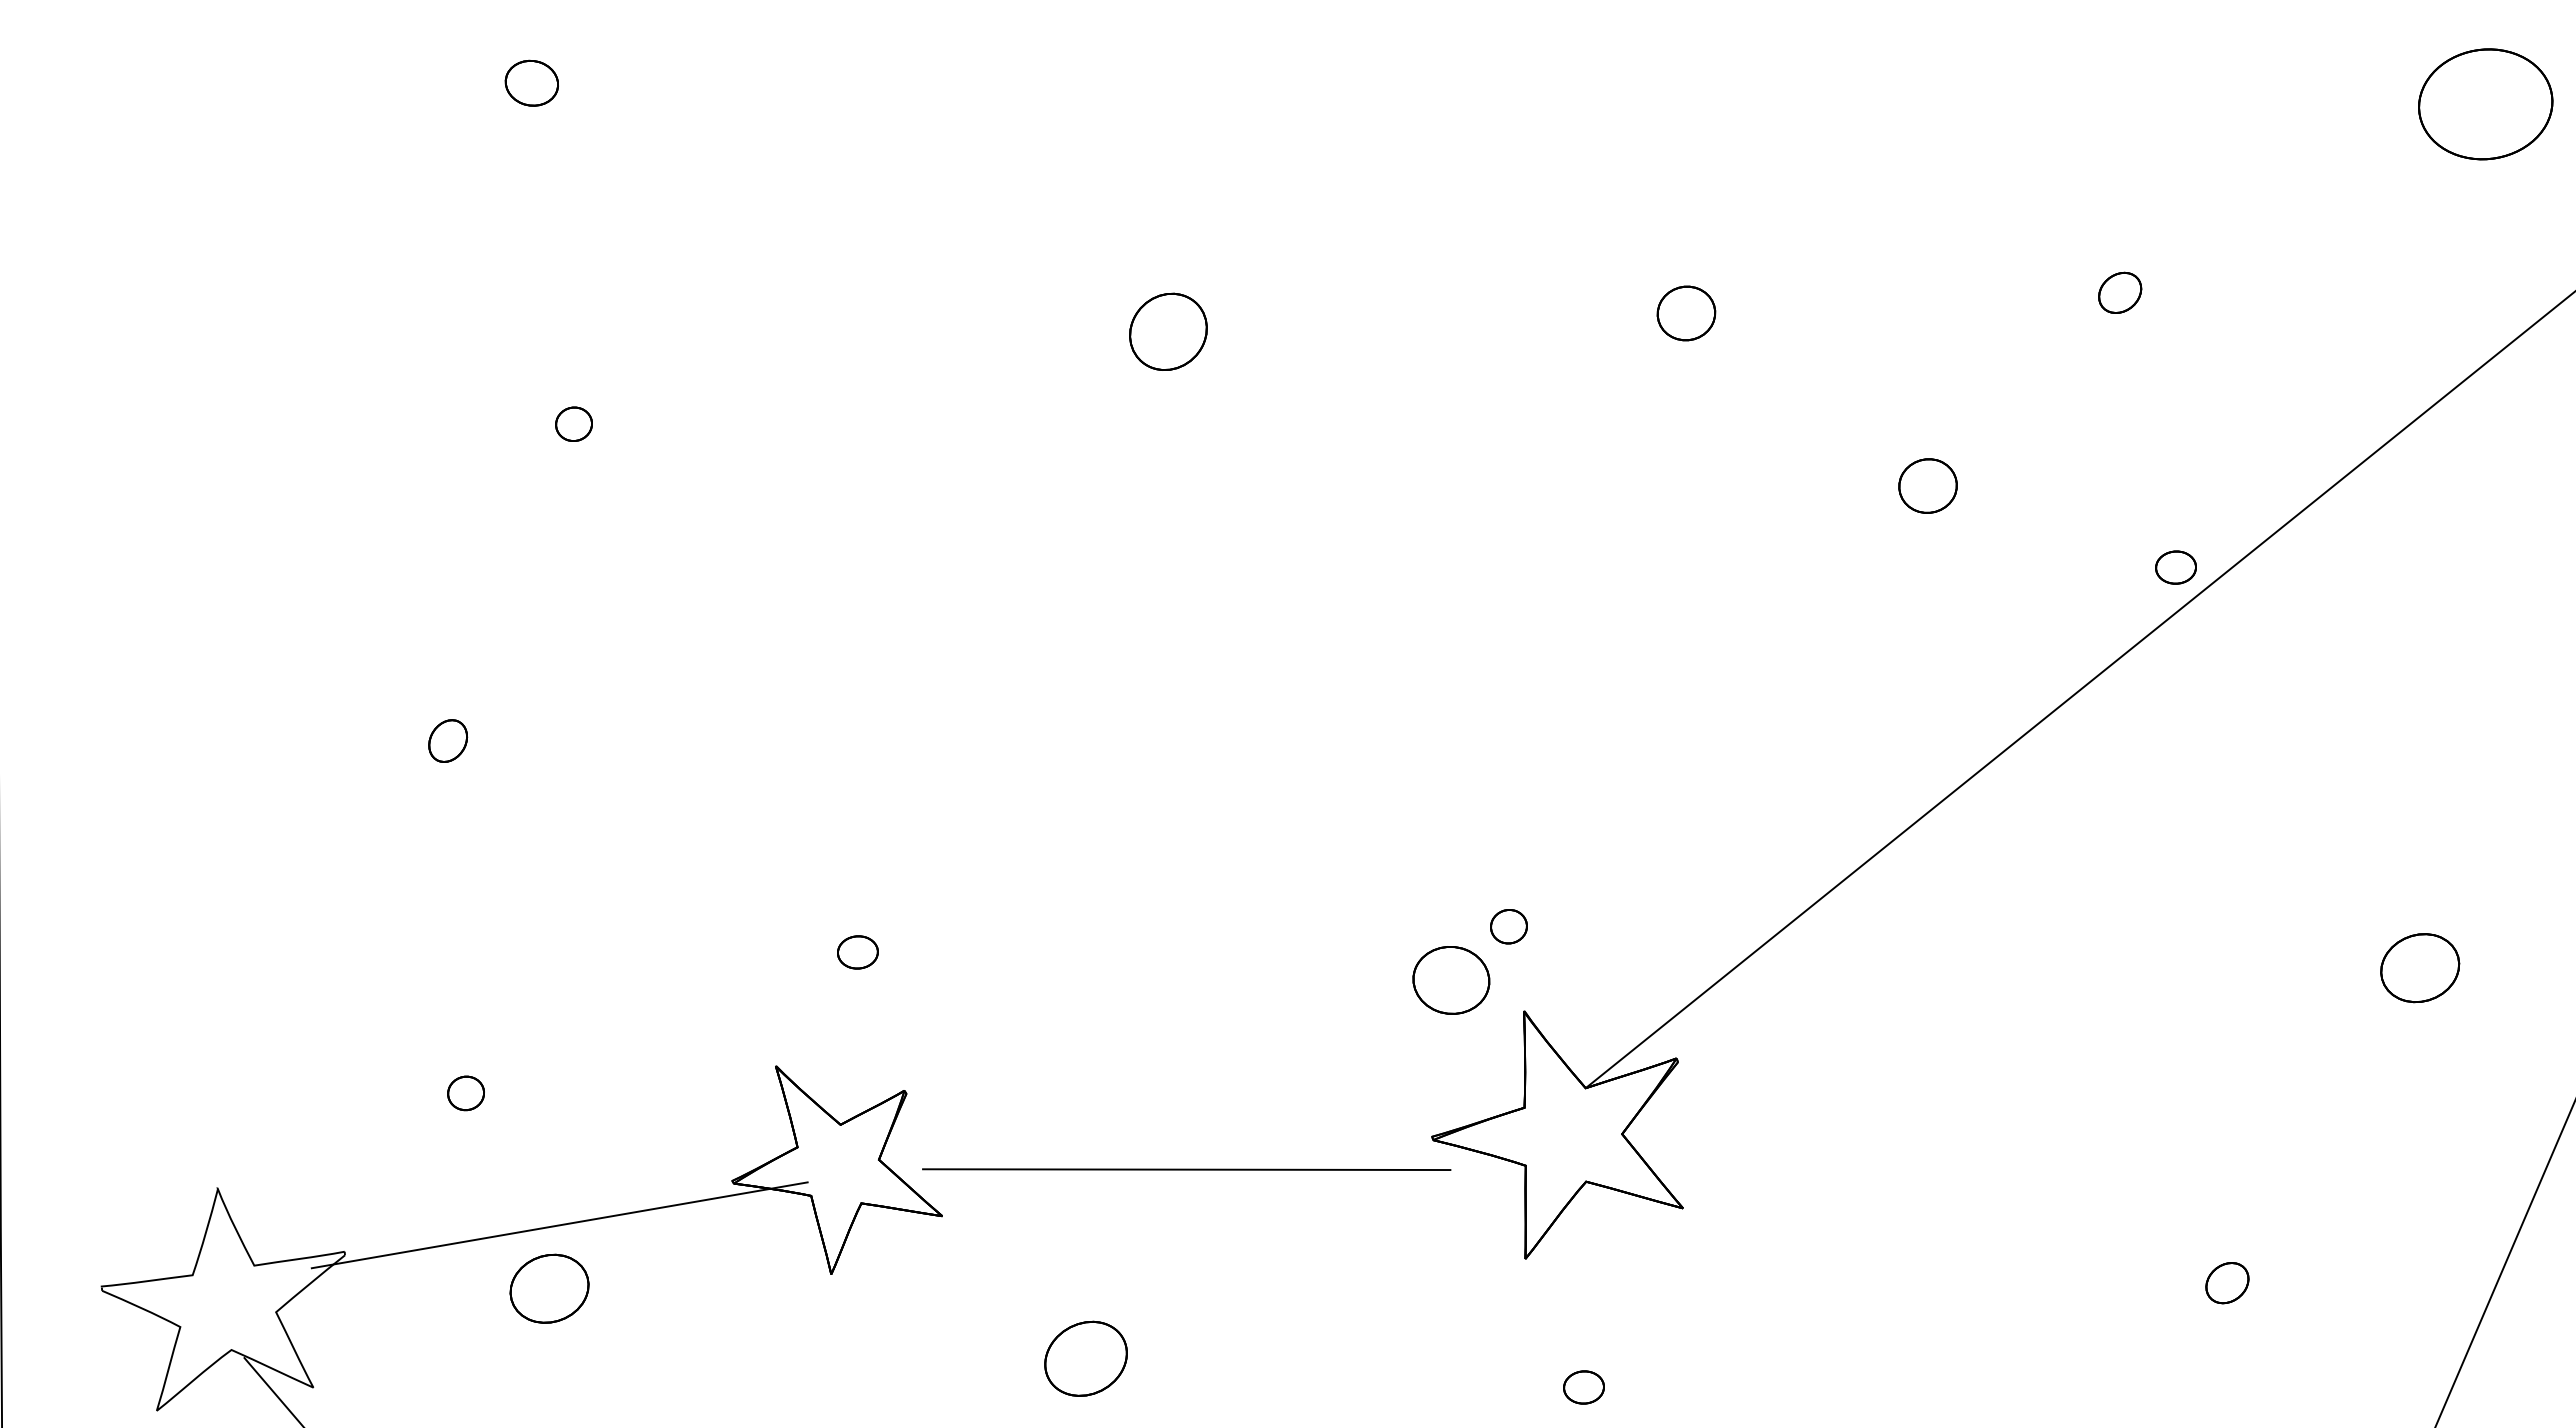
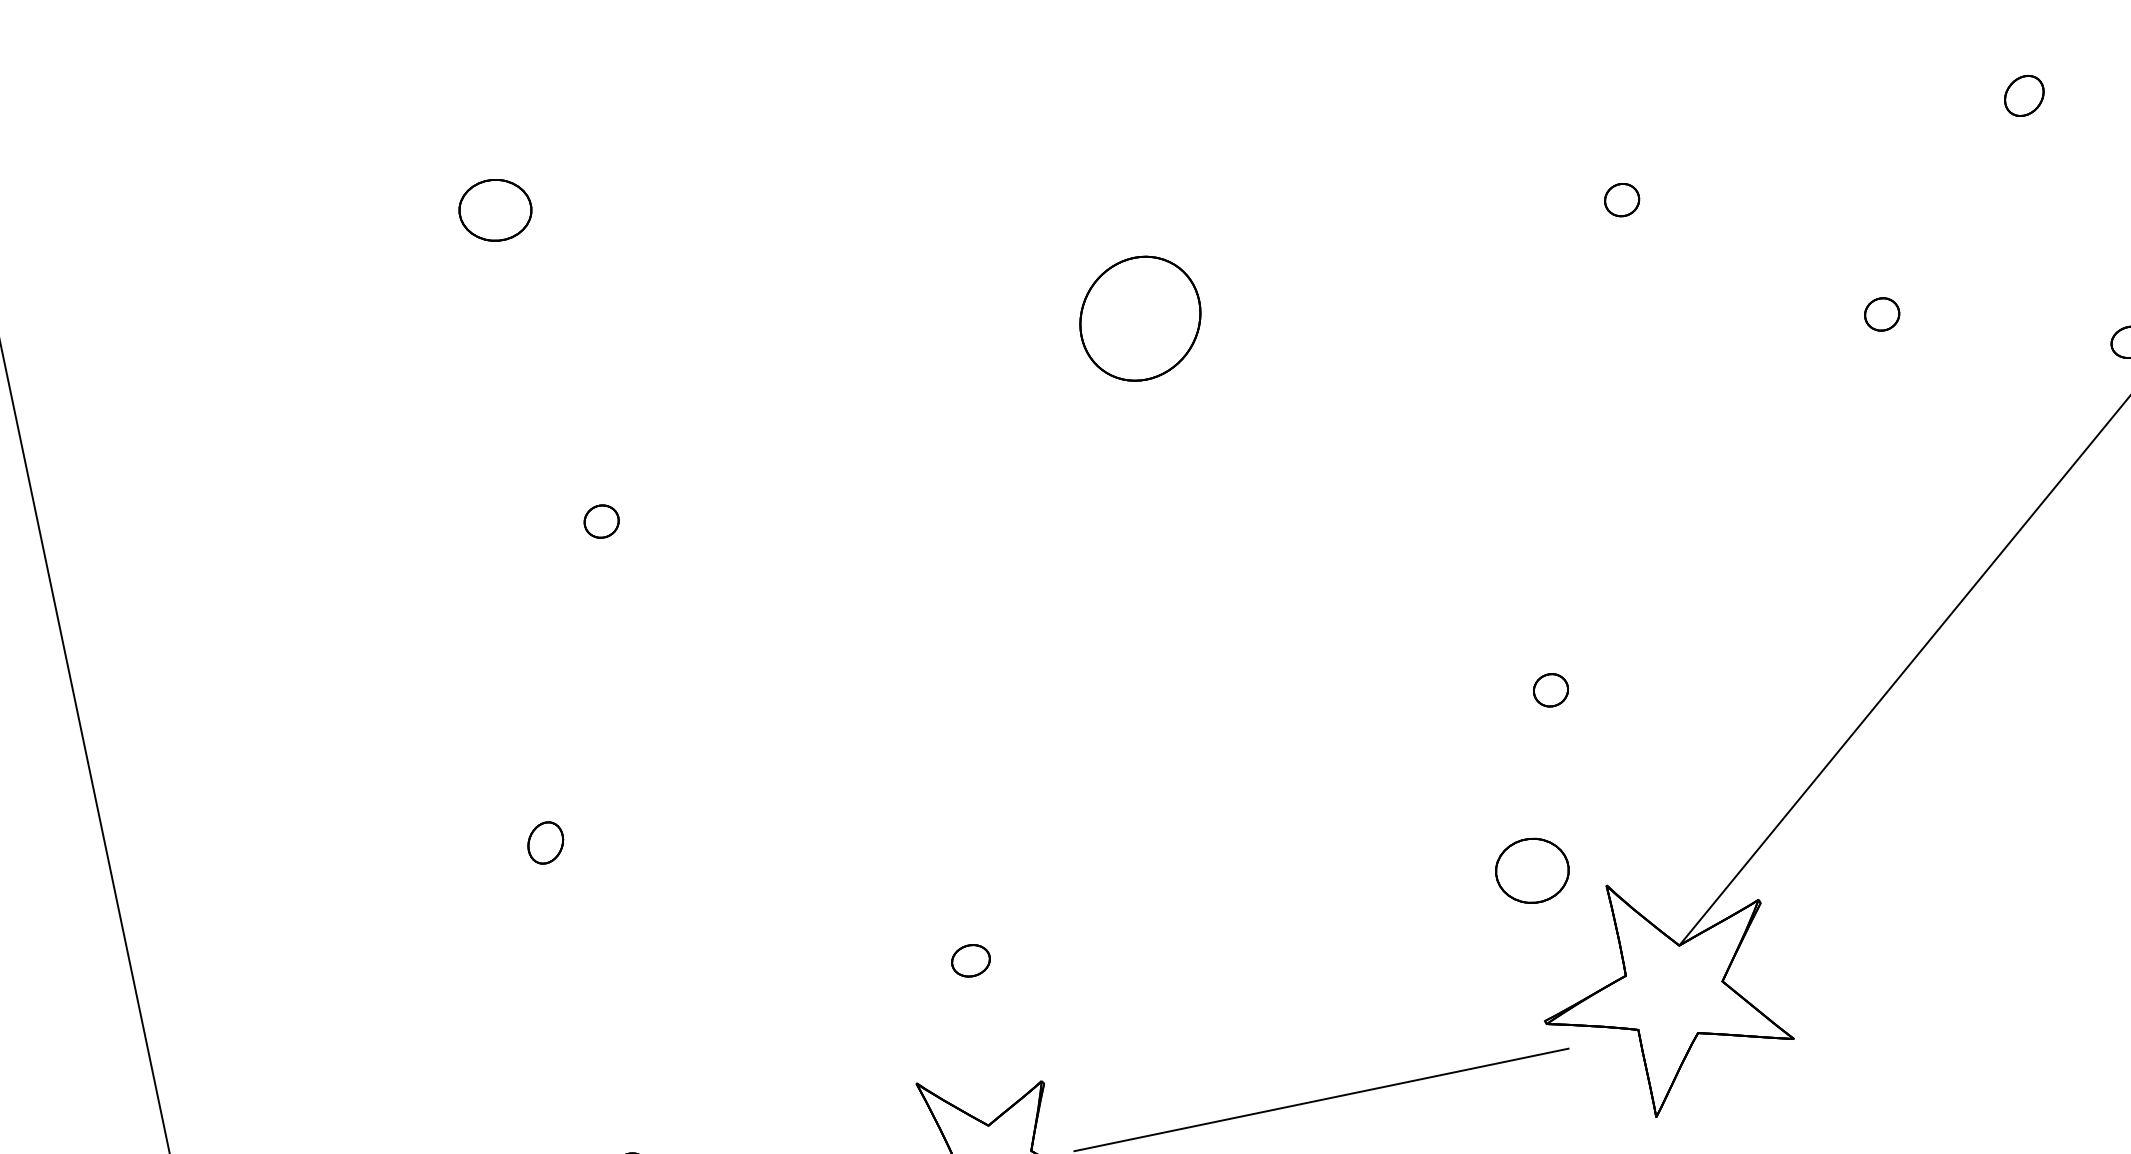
part: (531, 83) -> (495, 210), size x1.43
part: (1686, 313) -> (1622, 200), size x0.62
part: (1168, 331) -> (1140, 318), size x1.67
part: (1927, 485) -> (1881, 314), size x0.62
part: (1508, 926) -> (1550, 690), moved

